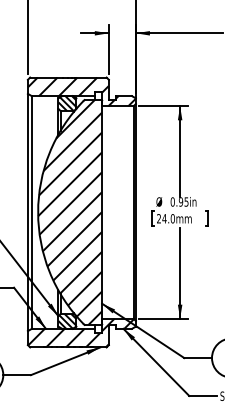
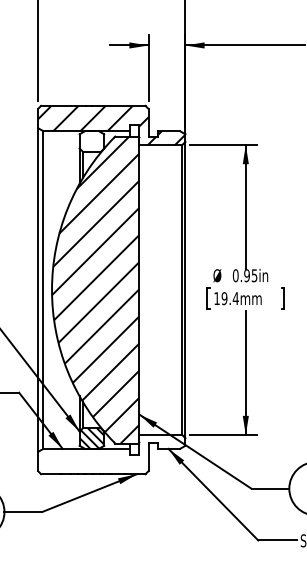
hatch: (67, 103) -> (92, 141), removed
text: (166, 218) -> (227, 298), 24.0mm -> 19.4mm
hatch: (81, 332) -> (111, 453), removed

